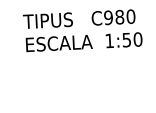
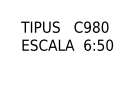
text: (109, 40) -> (87, 44), 1:50 -> 6:50

